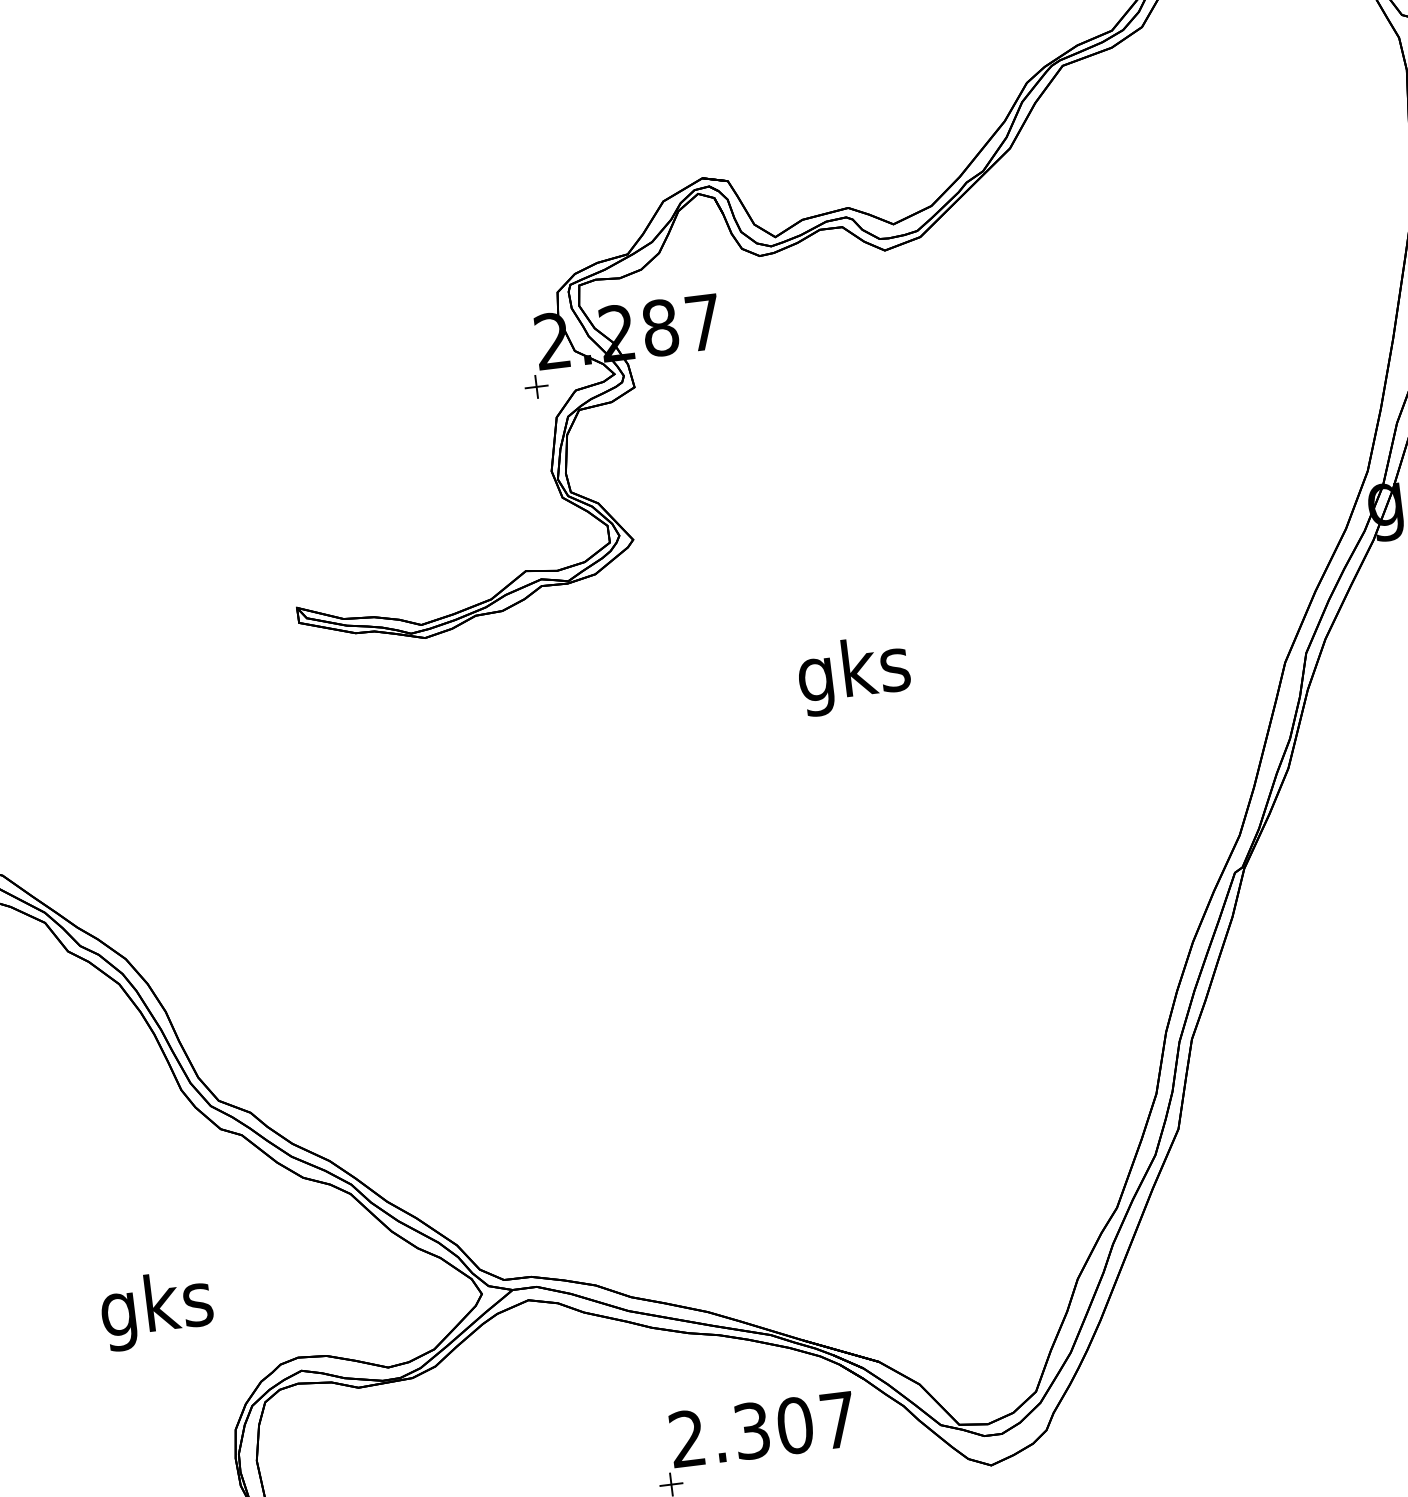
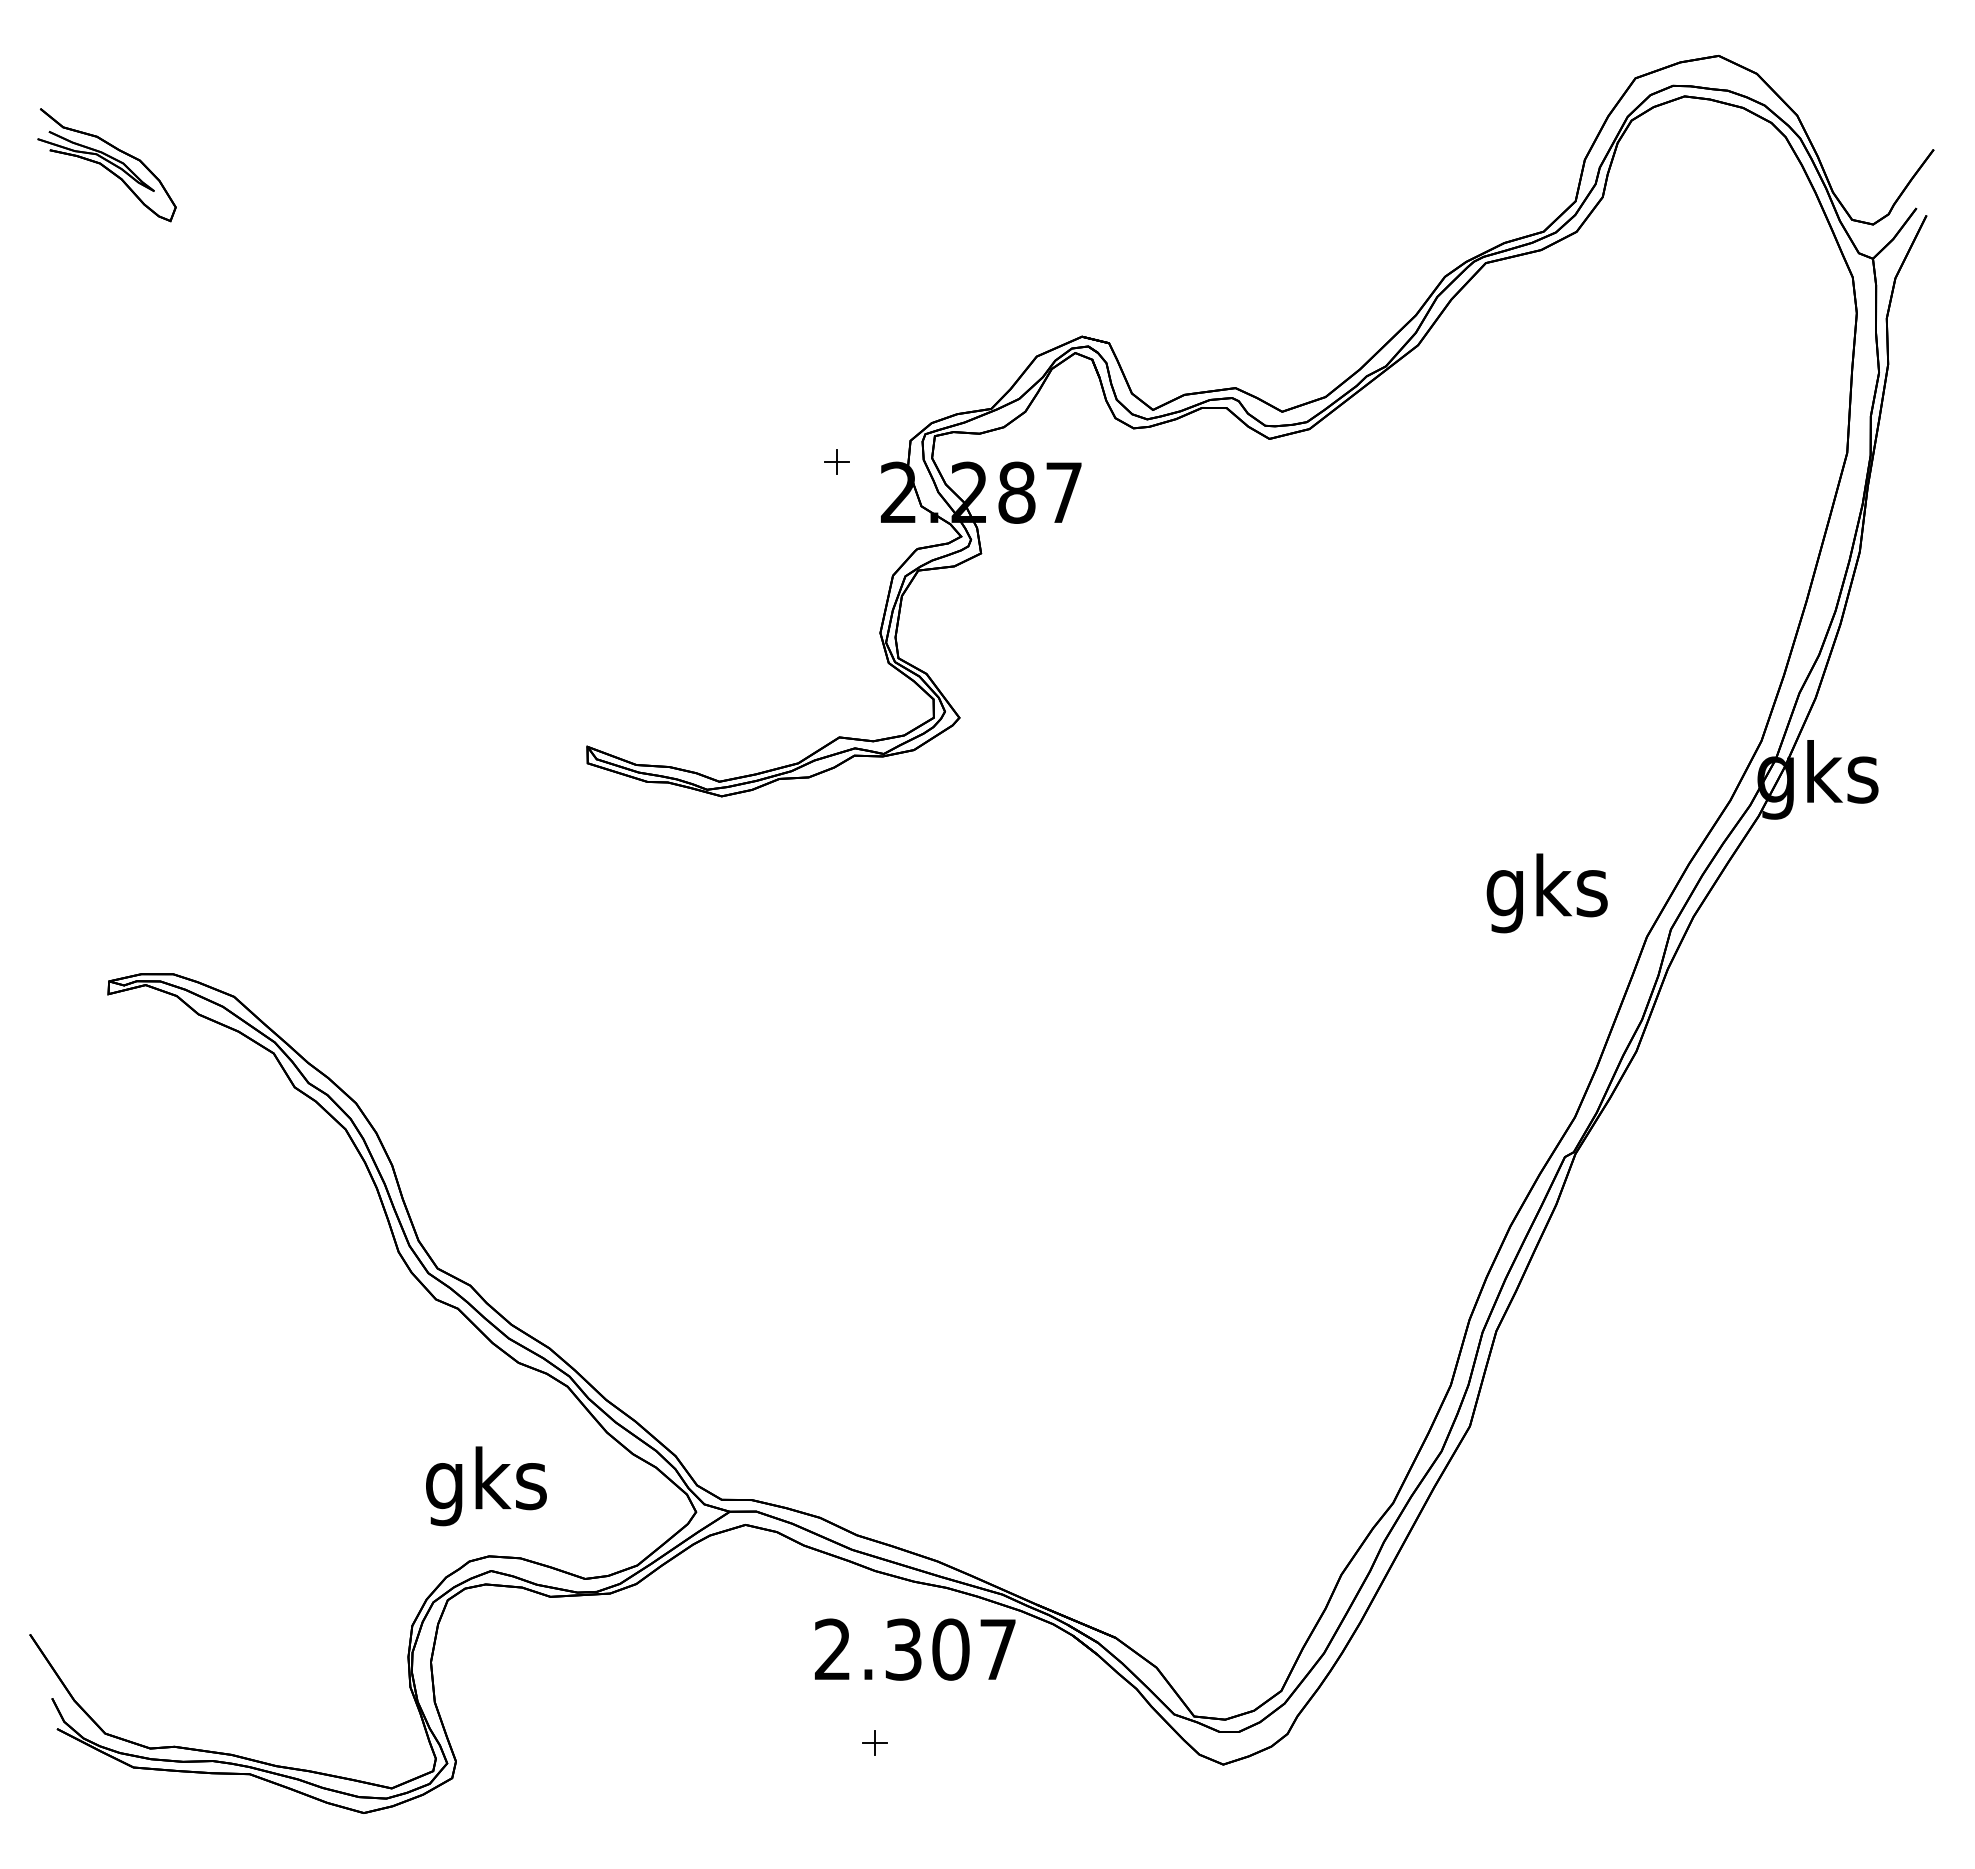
part: (535, 386) -> (836, 461), moved
text: (853, 675) -> (1546, 893), moved
text: (157, 1310) -> (486, 1486), moved
text: (762, 1429) -> (915, 1649), moved

